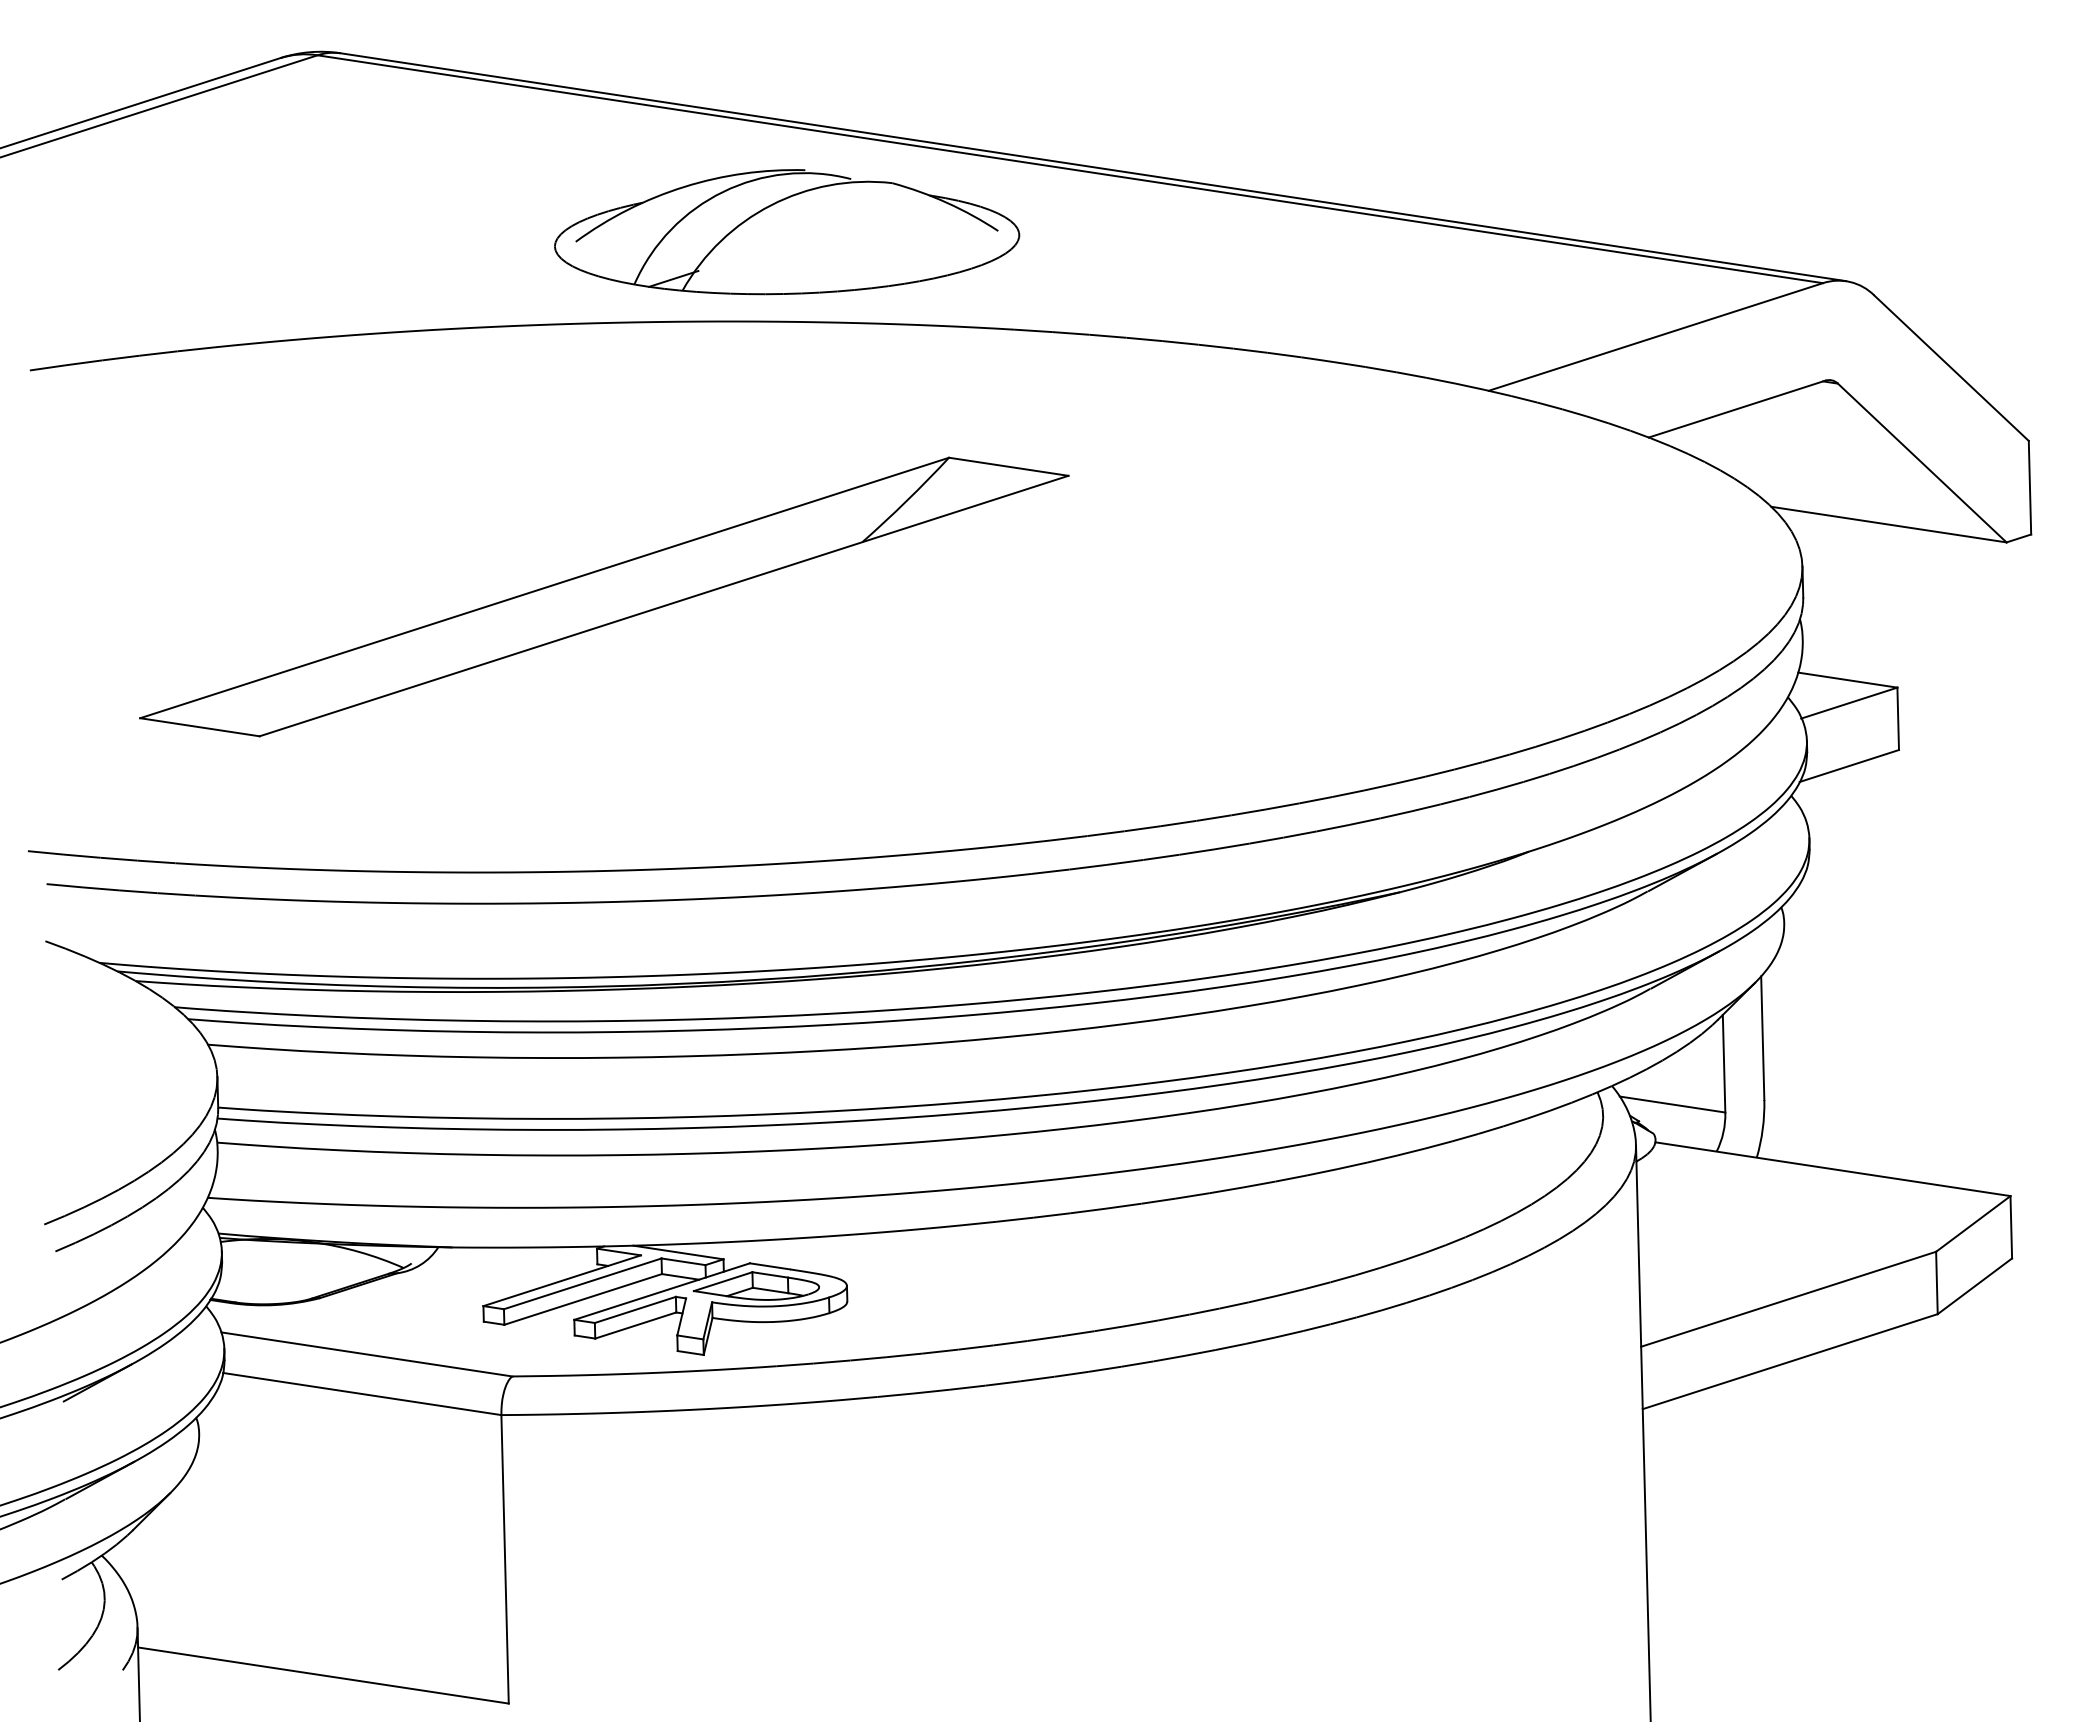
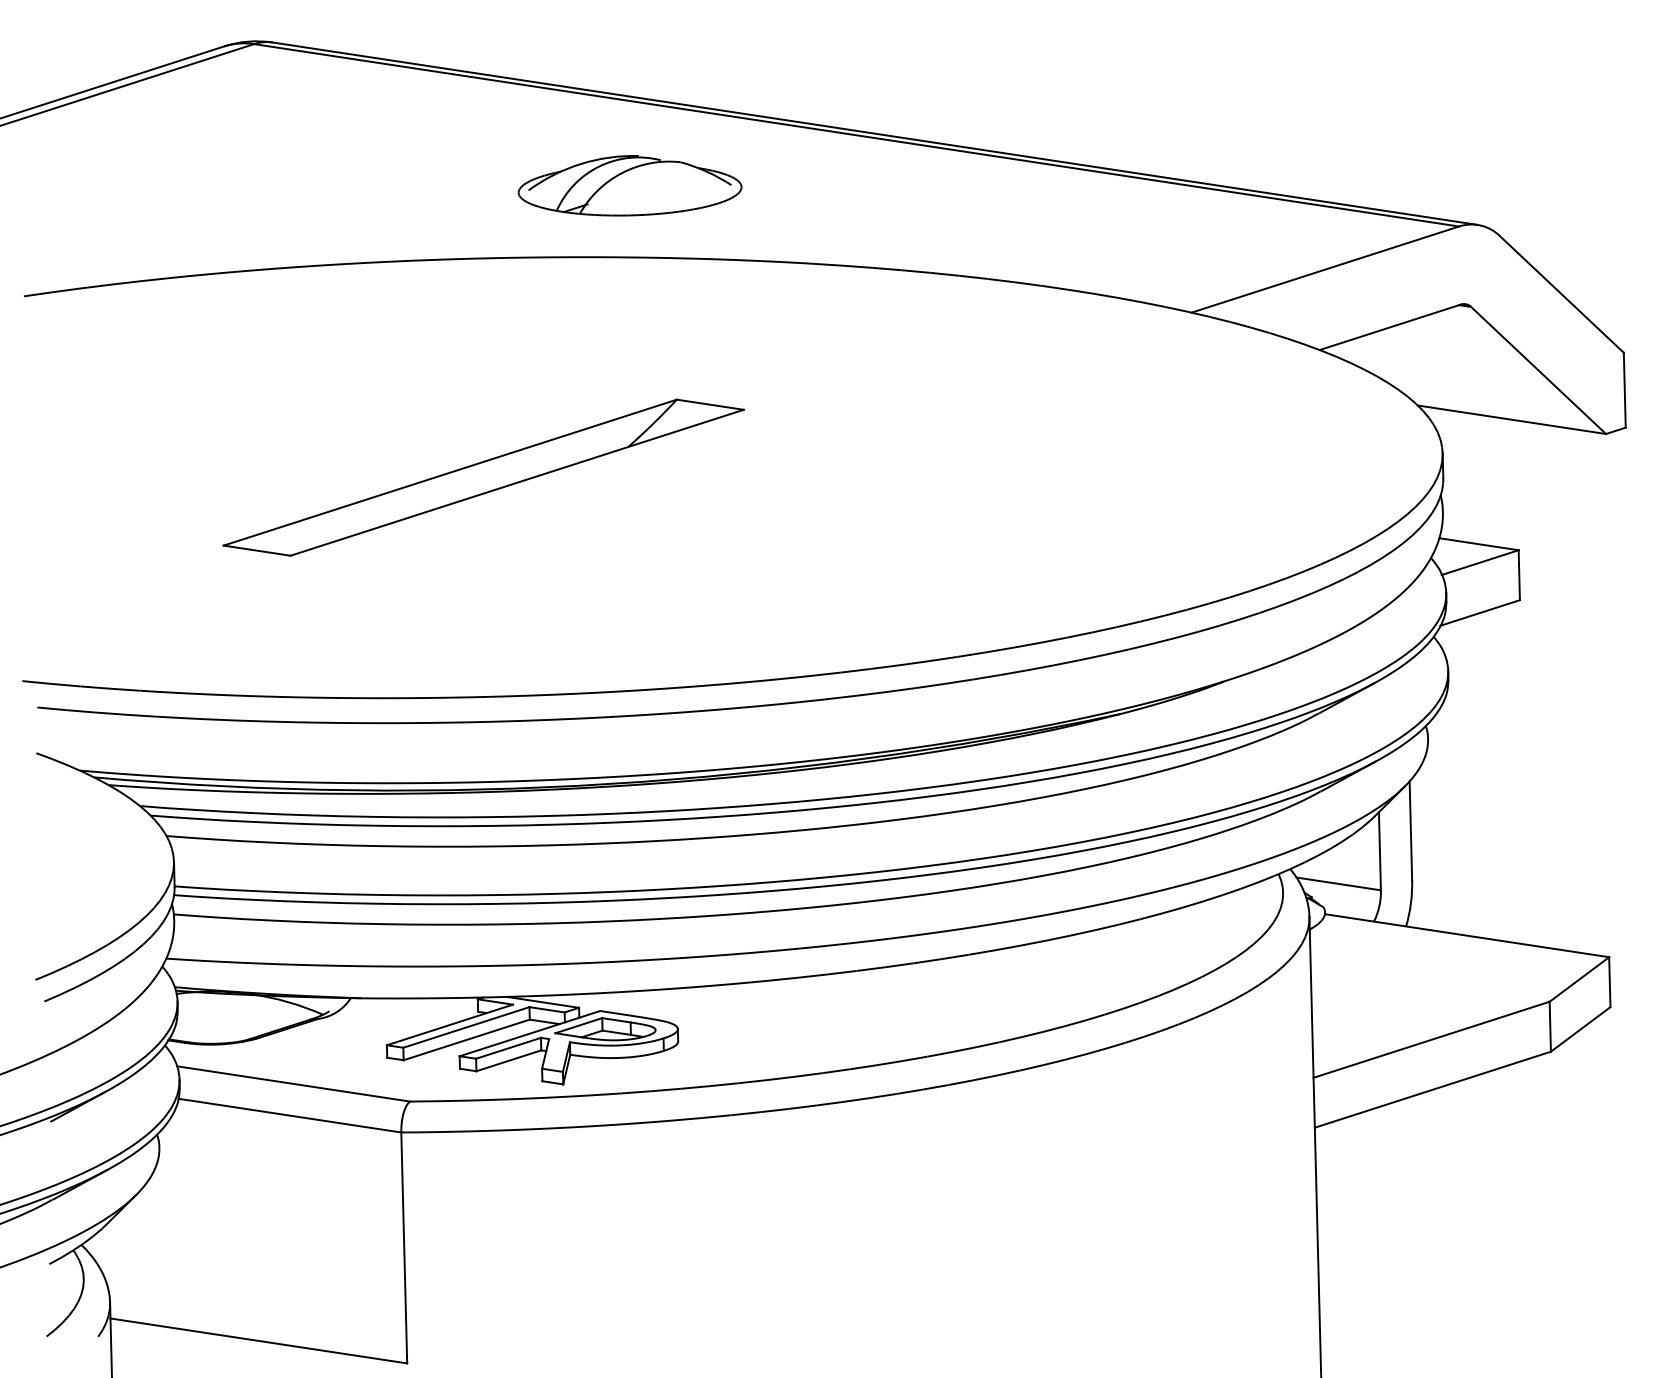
part: (787, 232) -> (630, 185), size x0.6
part: (604, 596) -> (483, 477), size x0.7

